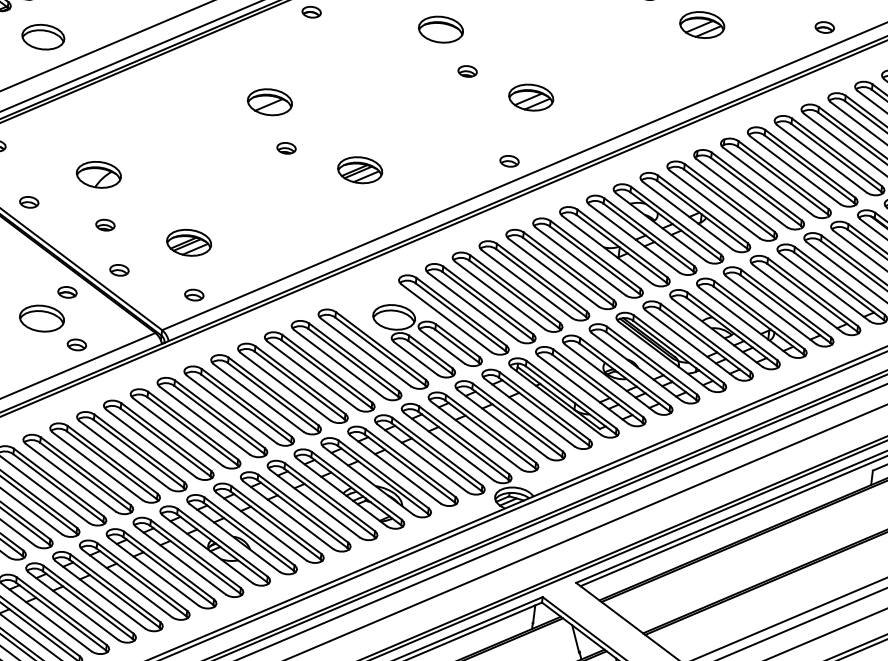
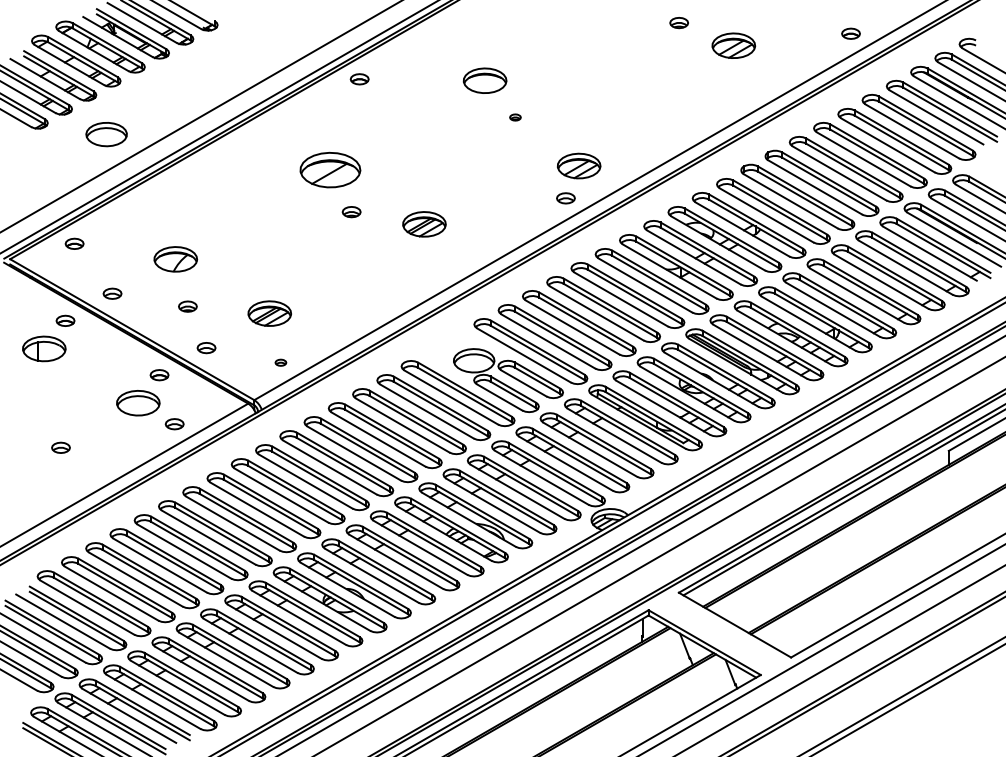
part: (467, 71) -> (515, 117), size x0.6
part: (531, 97) -> (579, 165), moved
part: (270, 101) -> (330, 169), size x1.4
part: (193, 294) -> (280, 362), size x0.6

